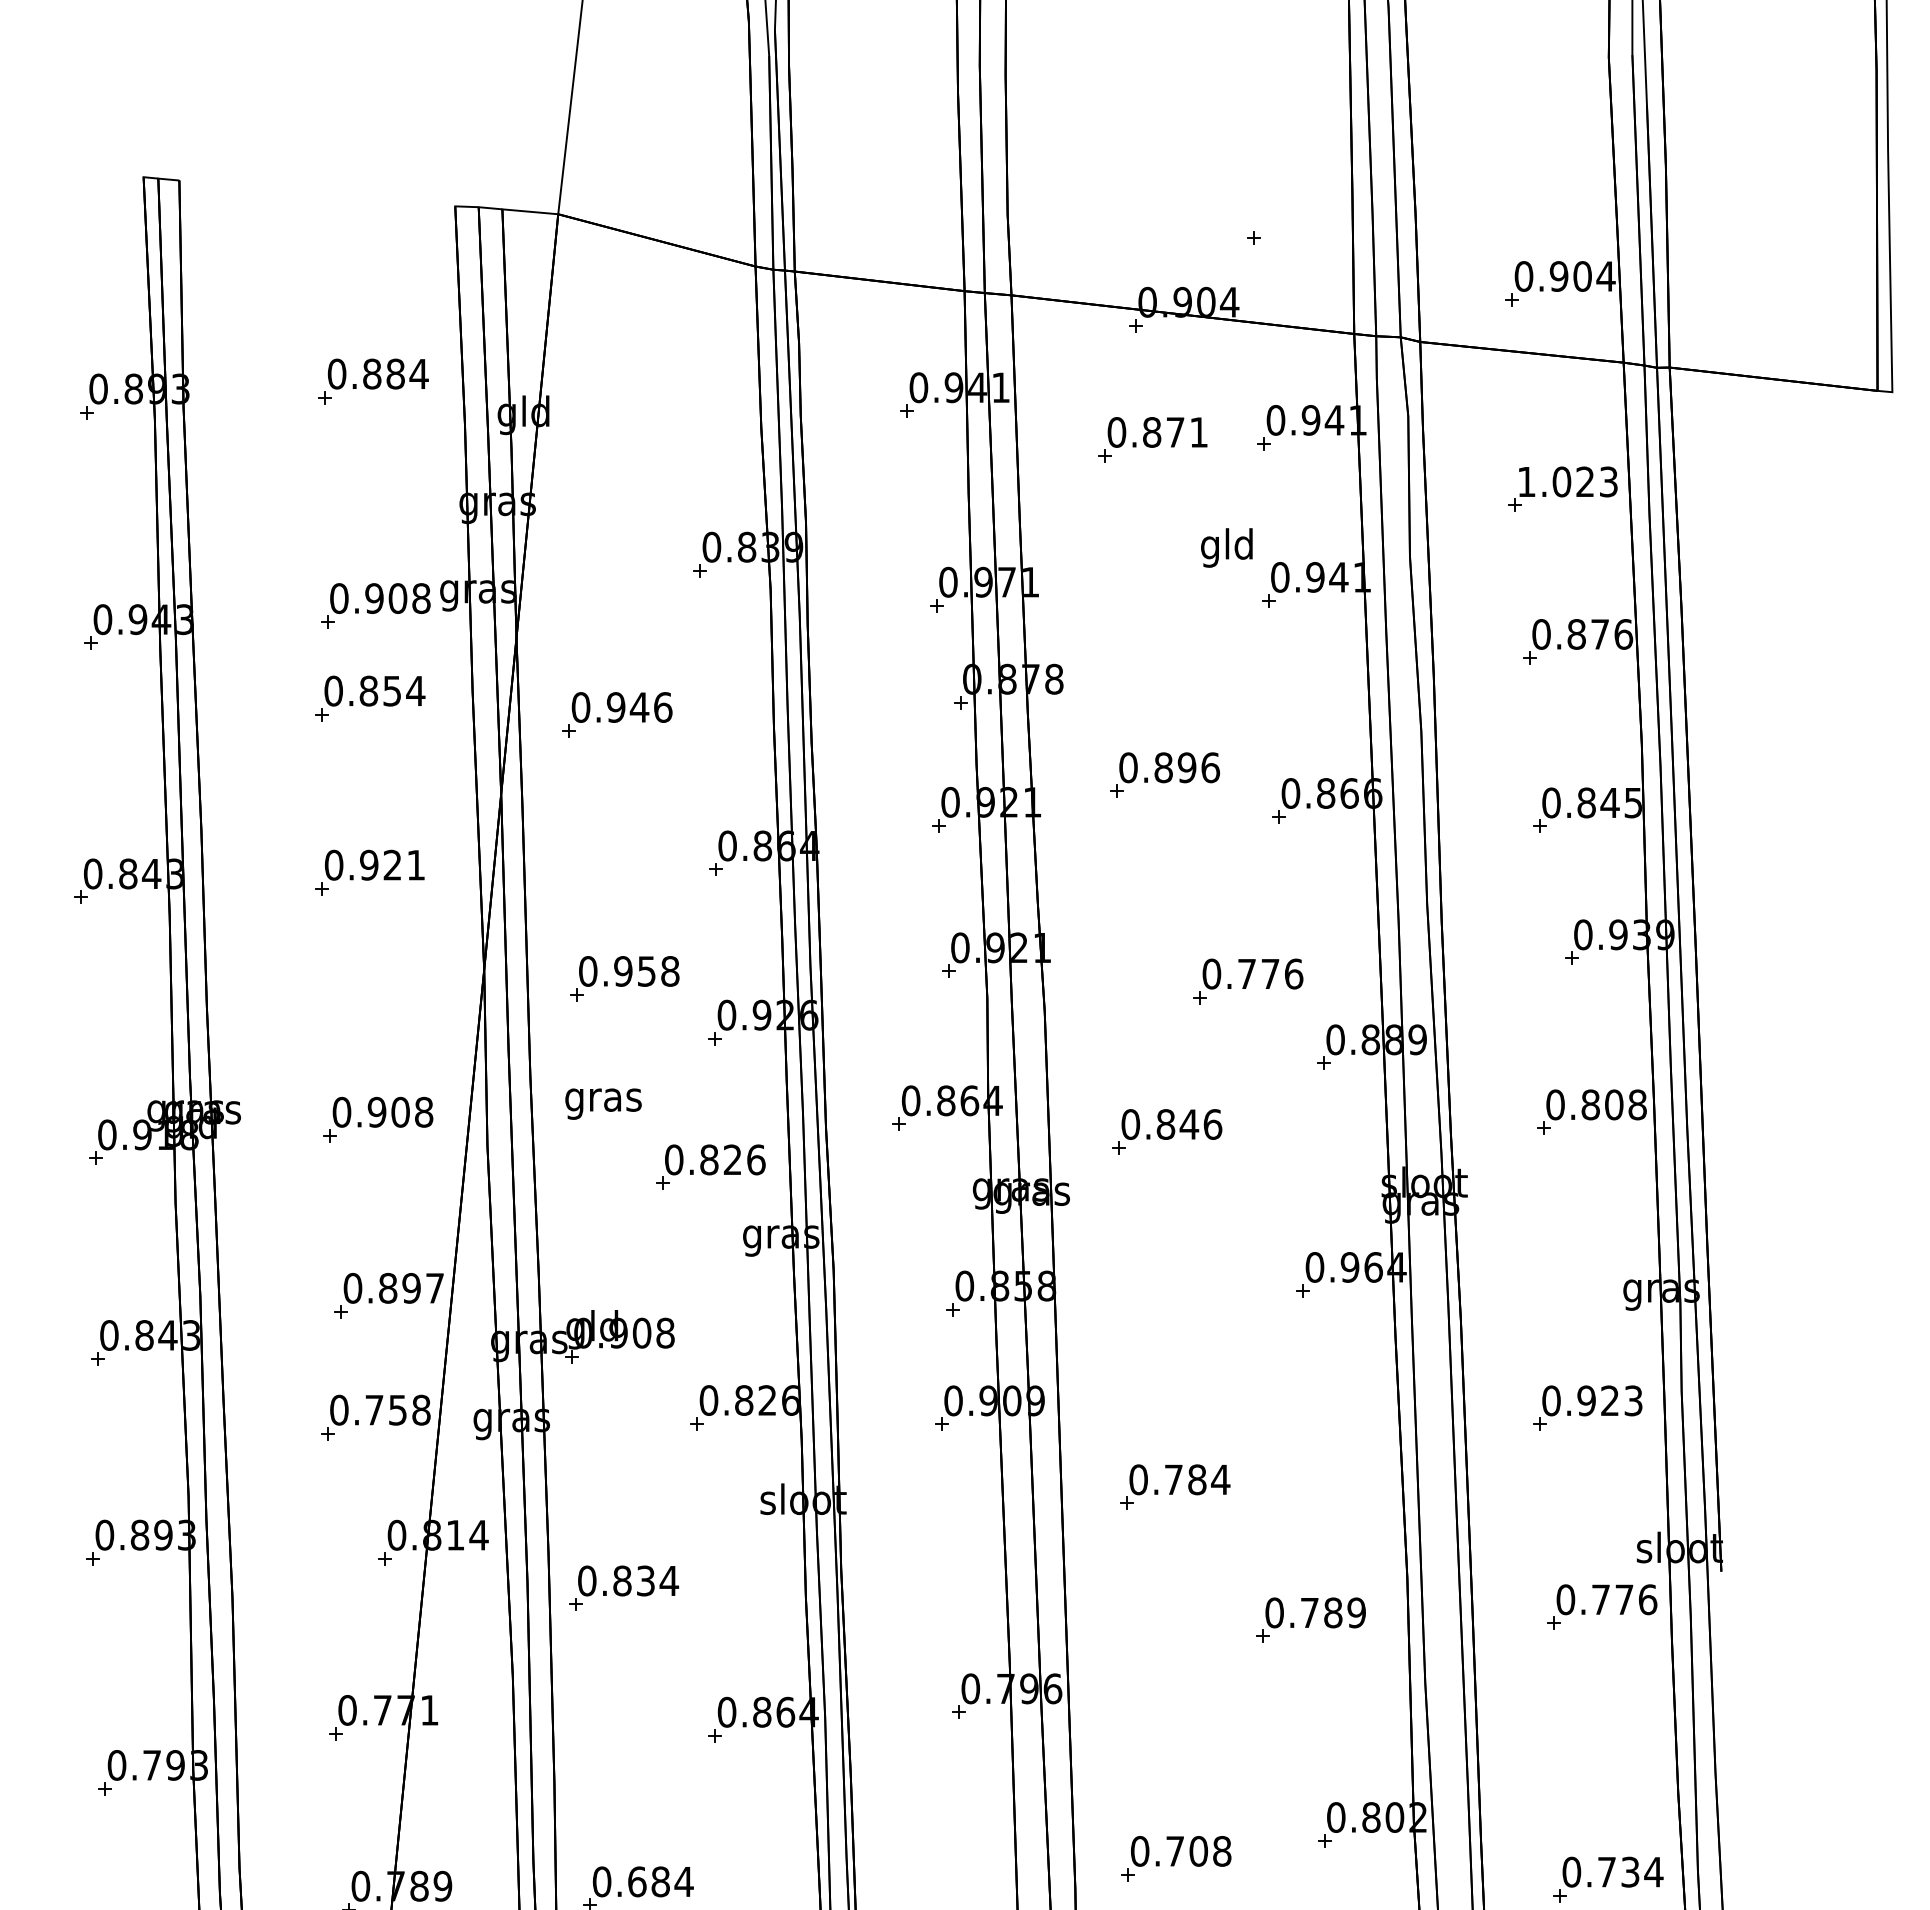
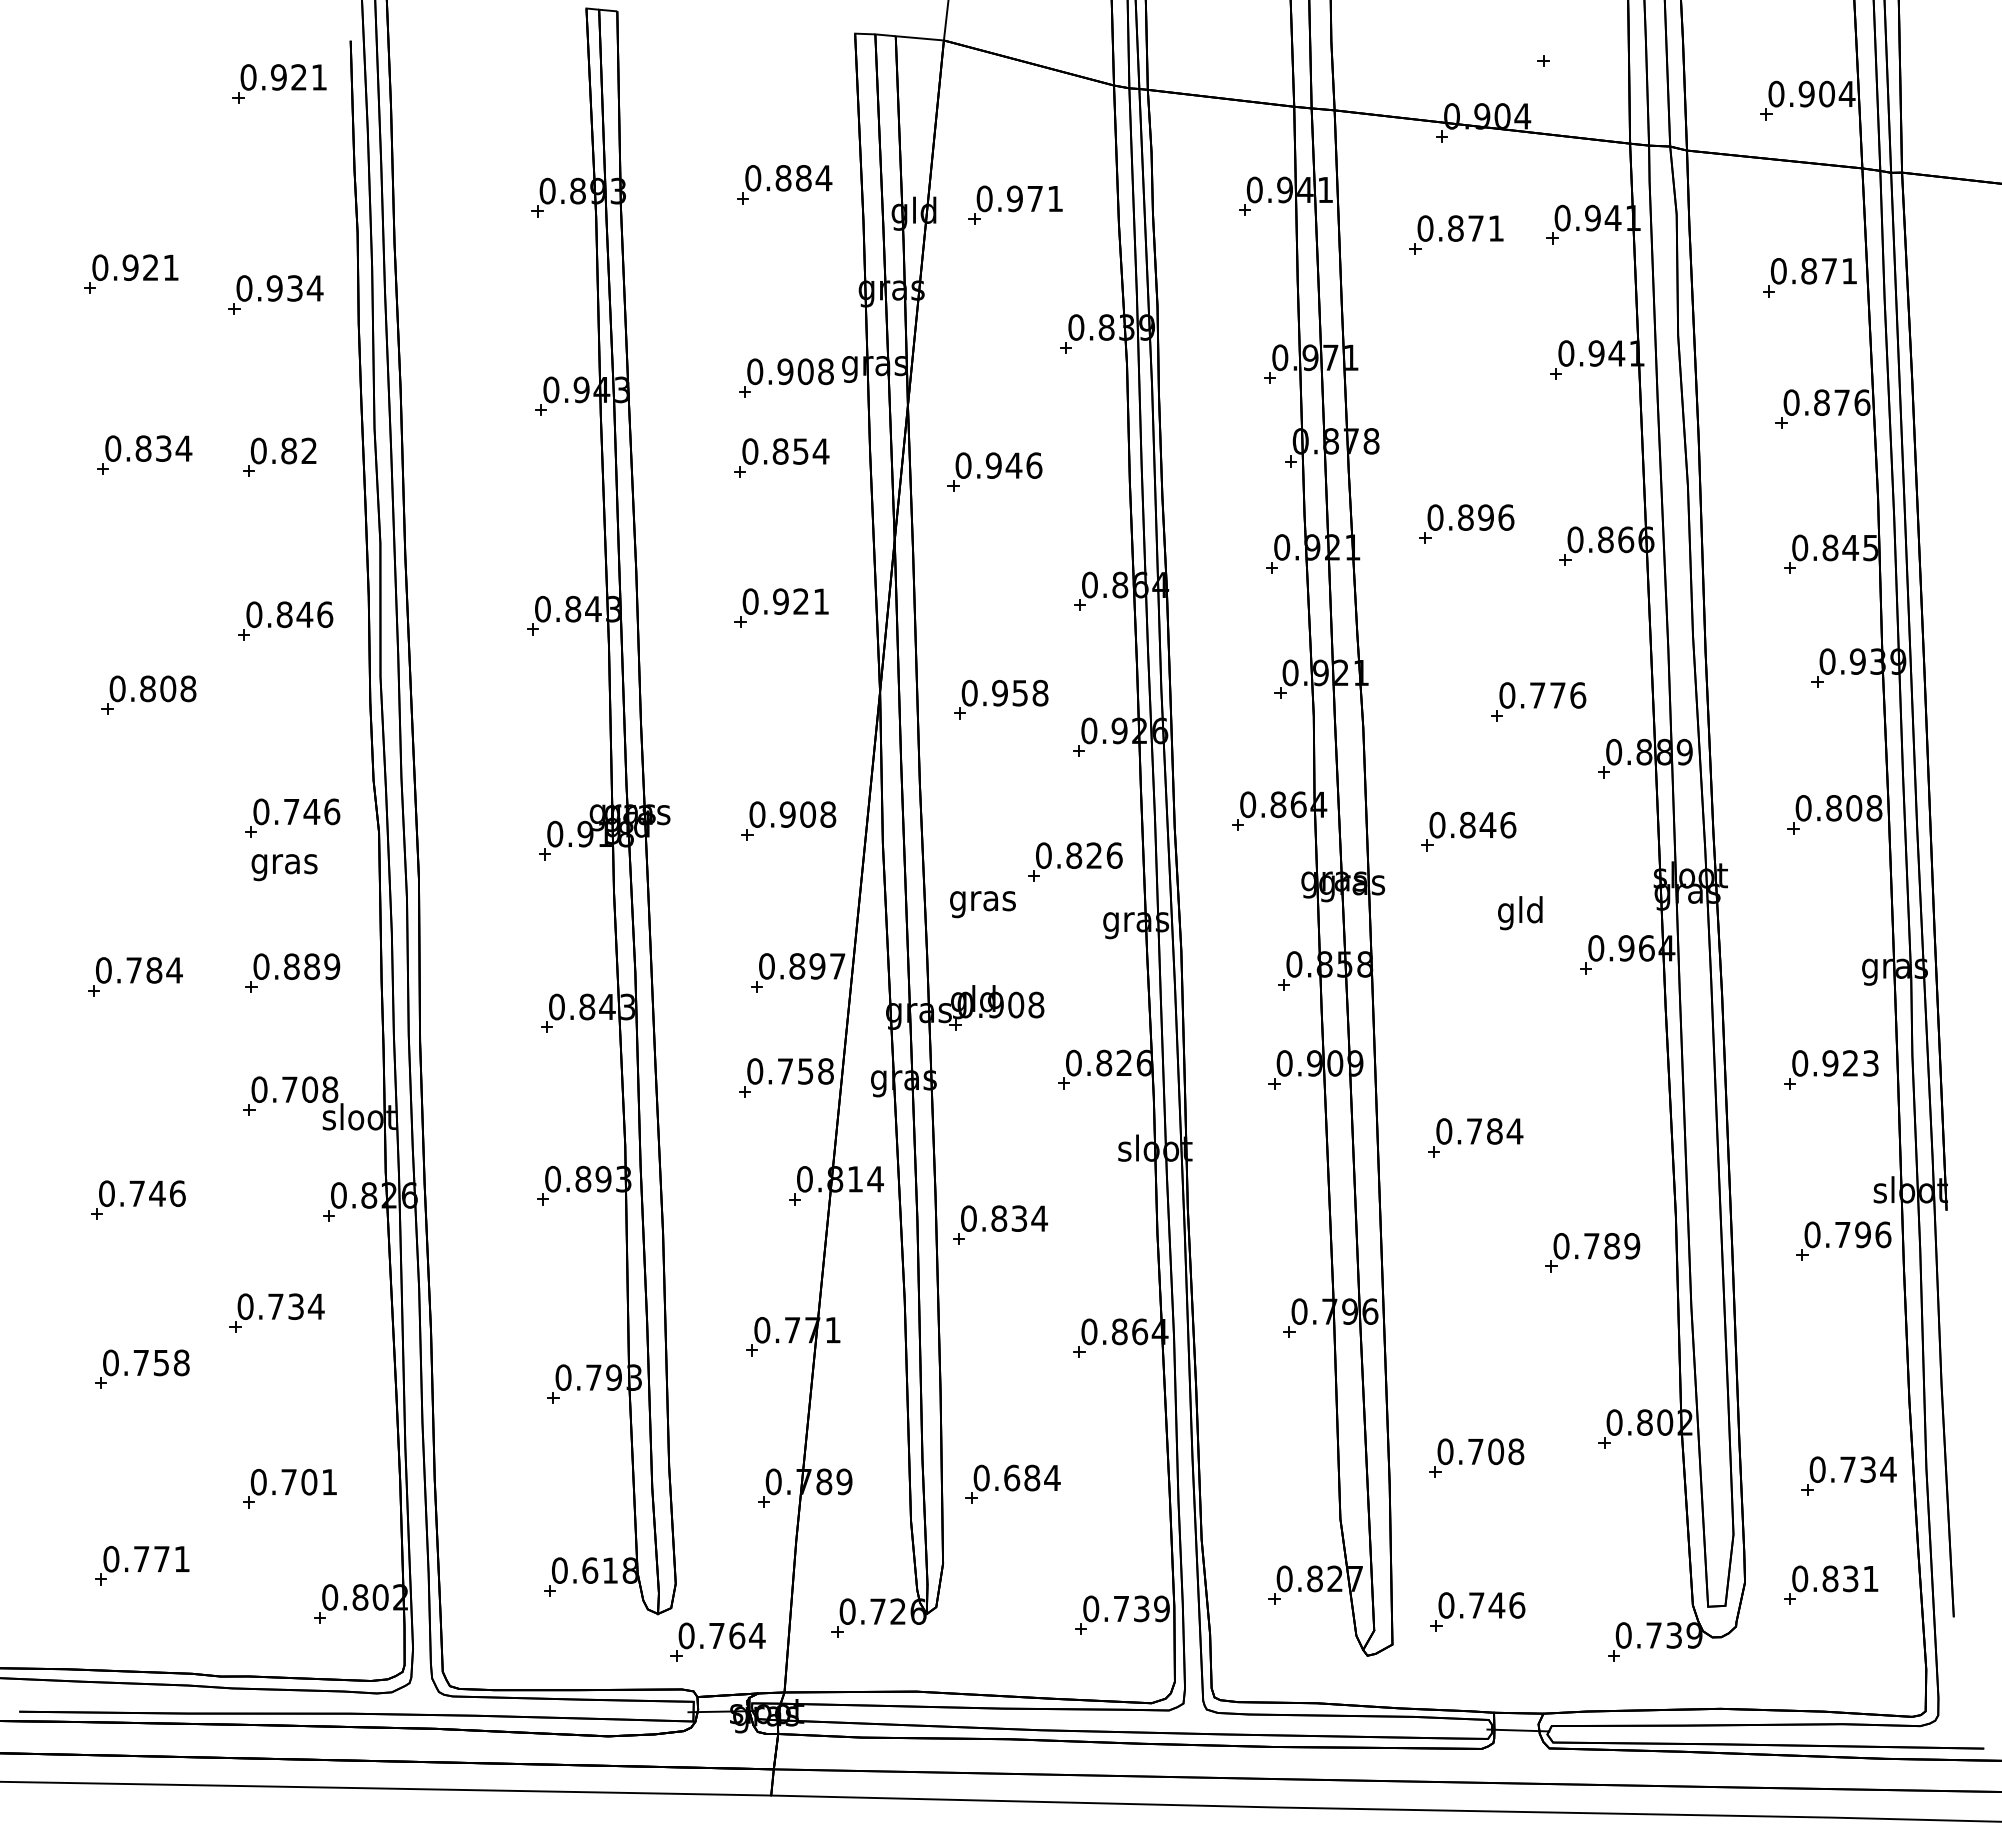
part: (641, 404) -> (1015, 204), added
text: (1566, 482) -> (1813, 271), 1.023 -> 0.871
text: (1227, 548) -> (1520, 913), moved
text: (603, 1104) -> (982, 904), moved
text: (1623, 1599) -> (1862, 1234), 0.776 -> 0.796

